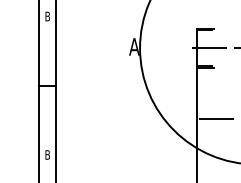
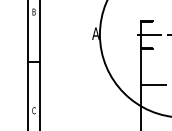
text: (47, 154) -> (33, 110), B -> C

